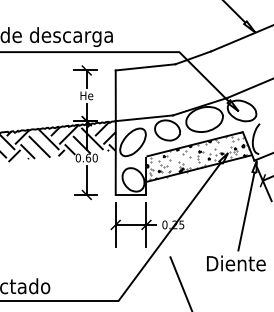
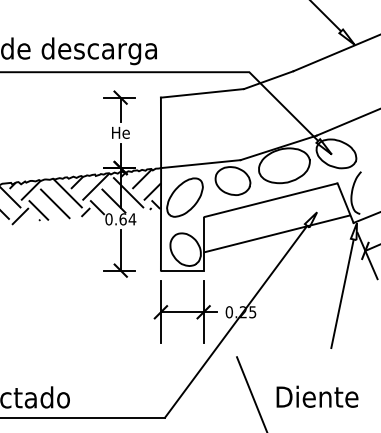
hatch: (197, 156) -> (274, 216), removed
text: (95, 158) -> (132, 219), 0.60 -> 0.64
text: (236, 263) -> (317, 396), moved

